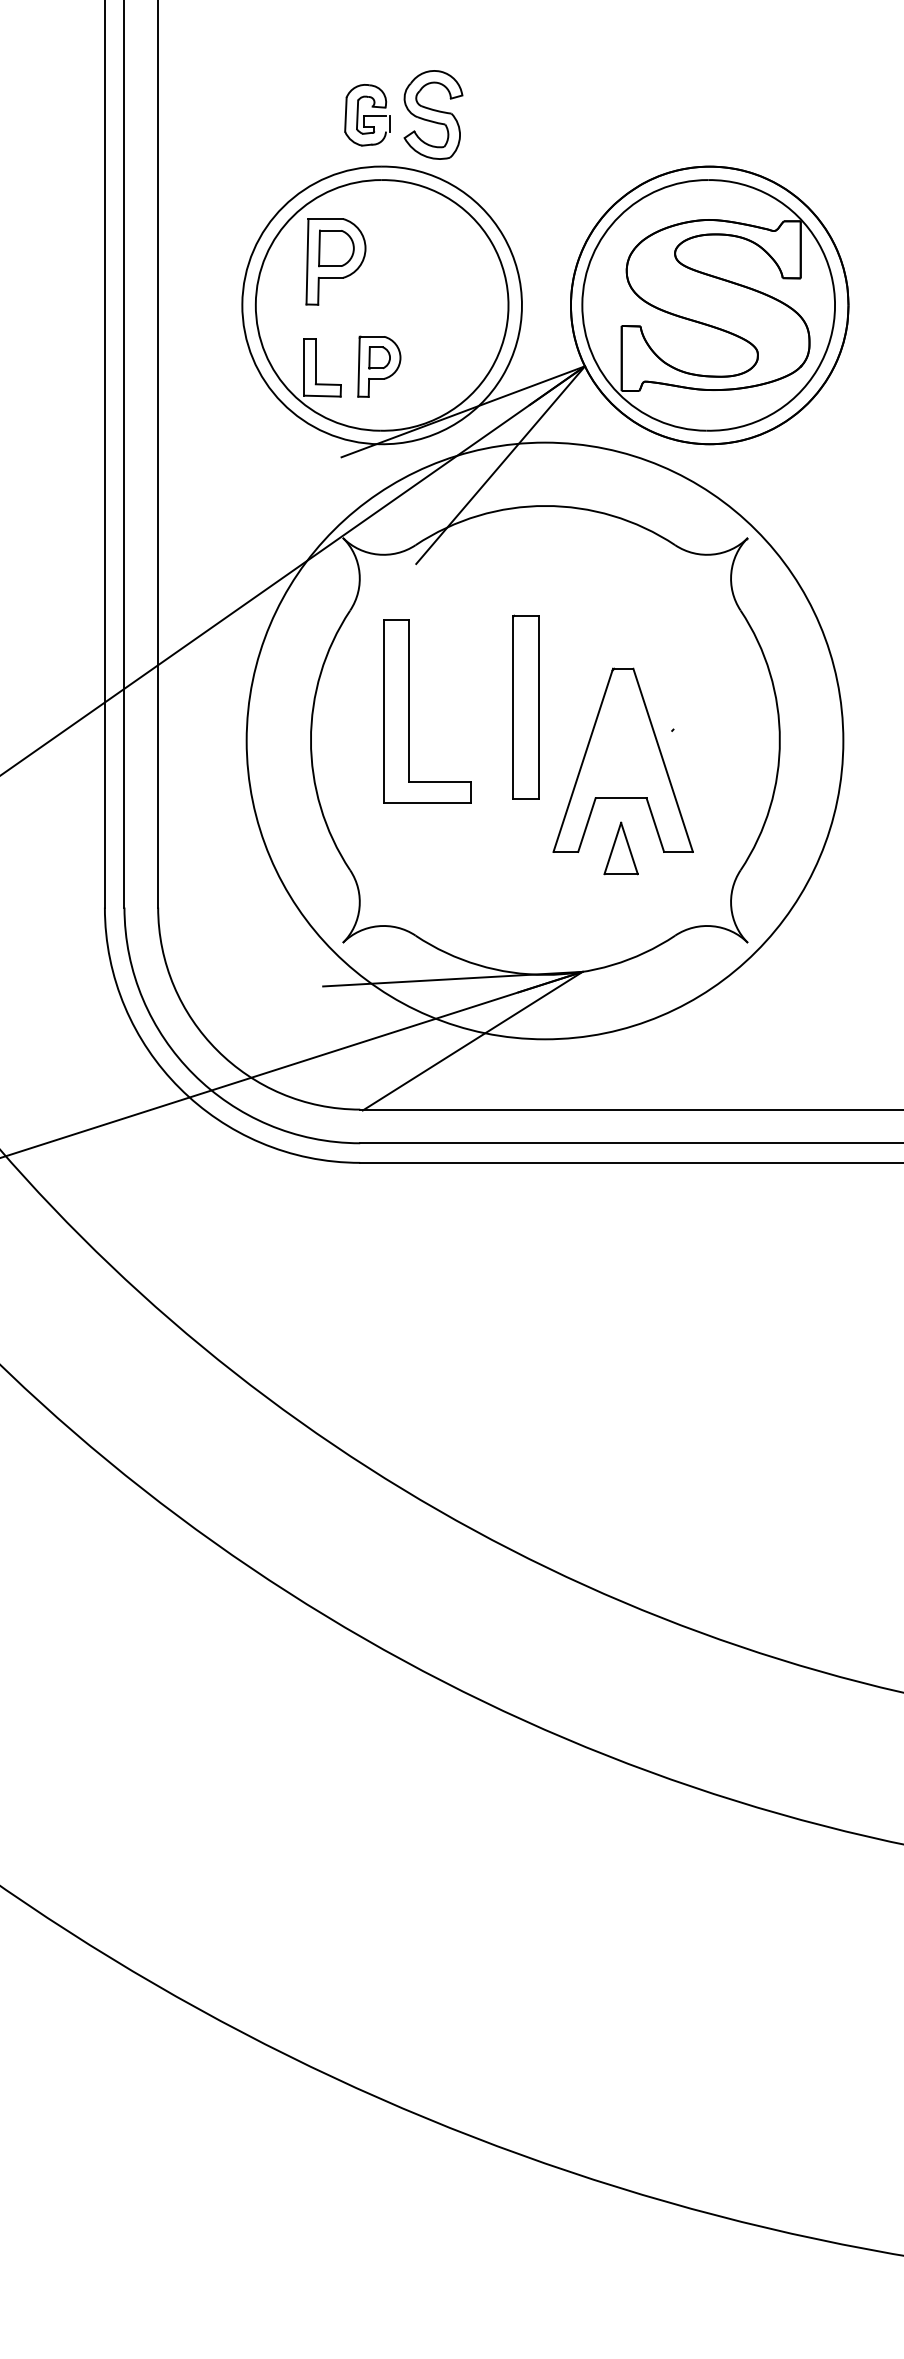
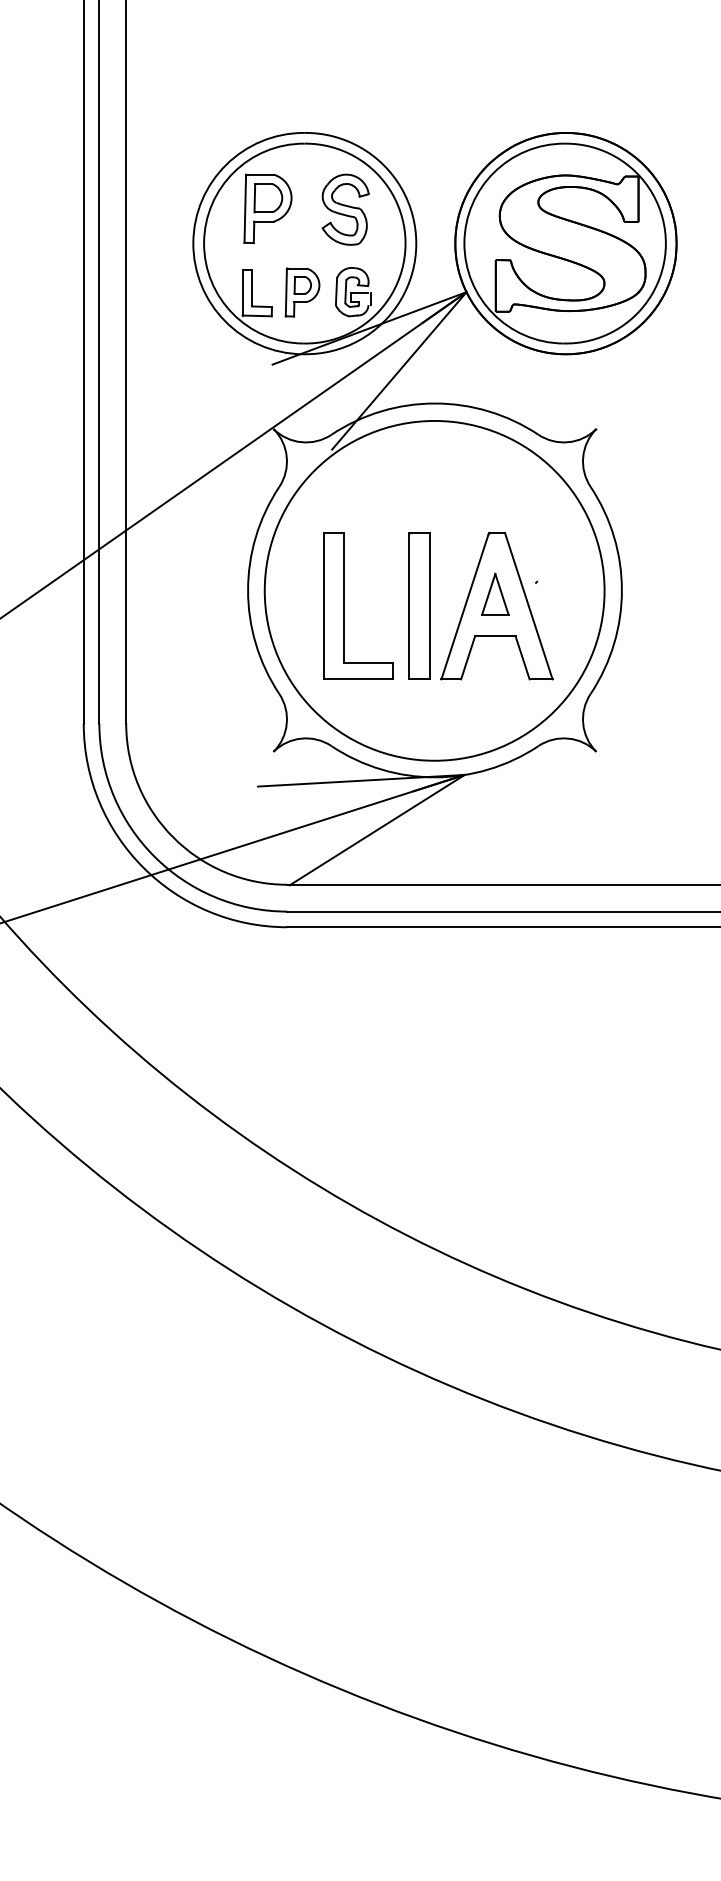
part: (433, 114) -> (345, 209), moved
part: (367, 115) -> (353, 292), moved
part: (525, 706) -> (419, 605), moved
part: (409, 711) -> (344, 606), moved
circle: (544, 740) -> (434, 590), size x0.71
part: (620, 848) -> (494, 594), moved

